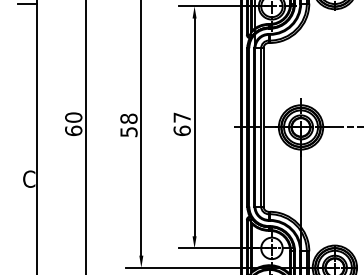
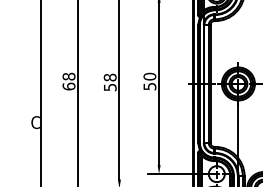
text: (73, 117) -> (68, 76), 60 -> 68
text: (181, 124) -> (149, 81), 67 -> 50

